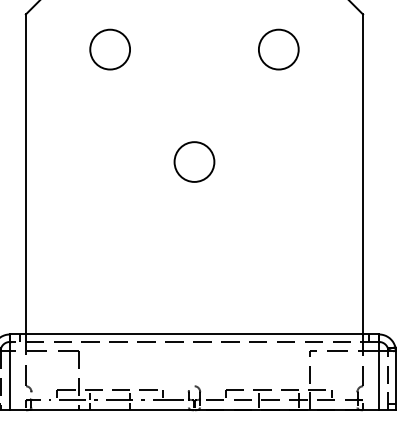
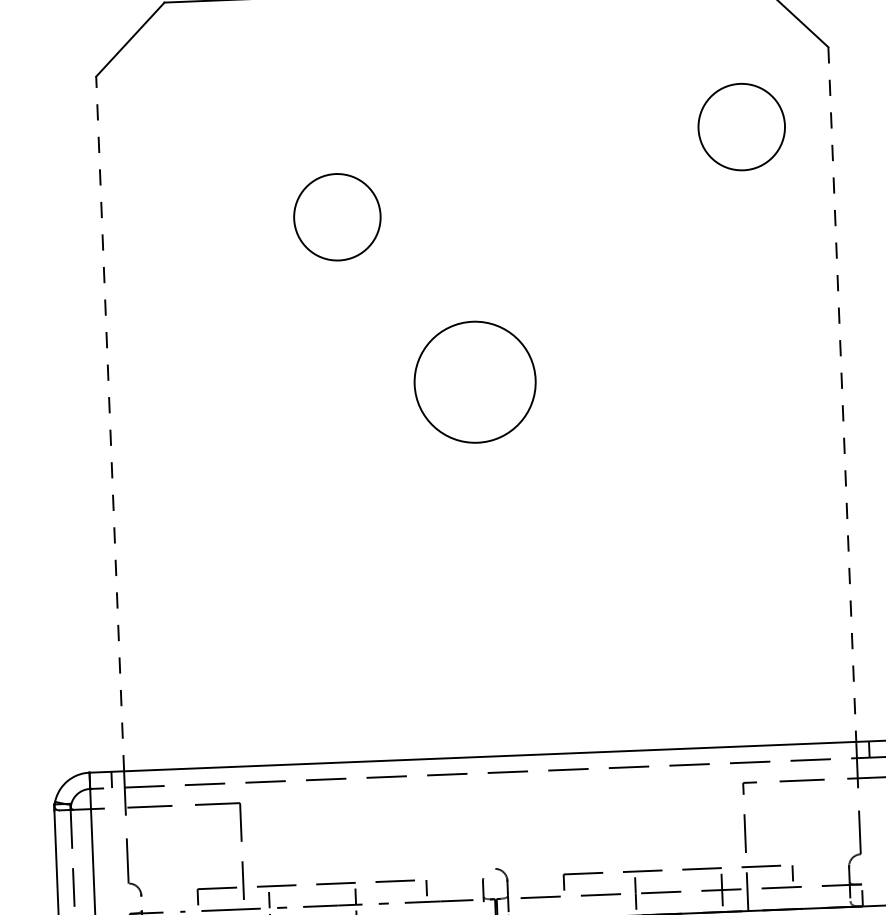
circle: (109, 49) -> (335, 217), moved
circle: (278, 49) -> (741, 126), moved
circle: (194, 161) -> (475, 381), size x1.4
line: (25, 174) -> (109, 424), solid -> dashed
line: (363, 174) -> (843, 394), solid -> dashed

